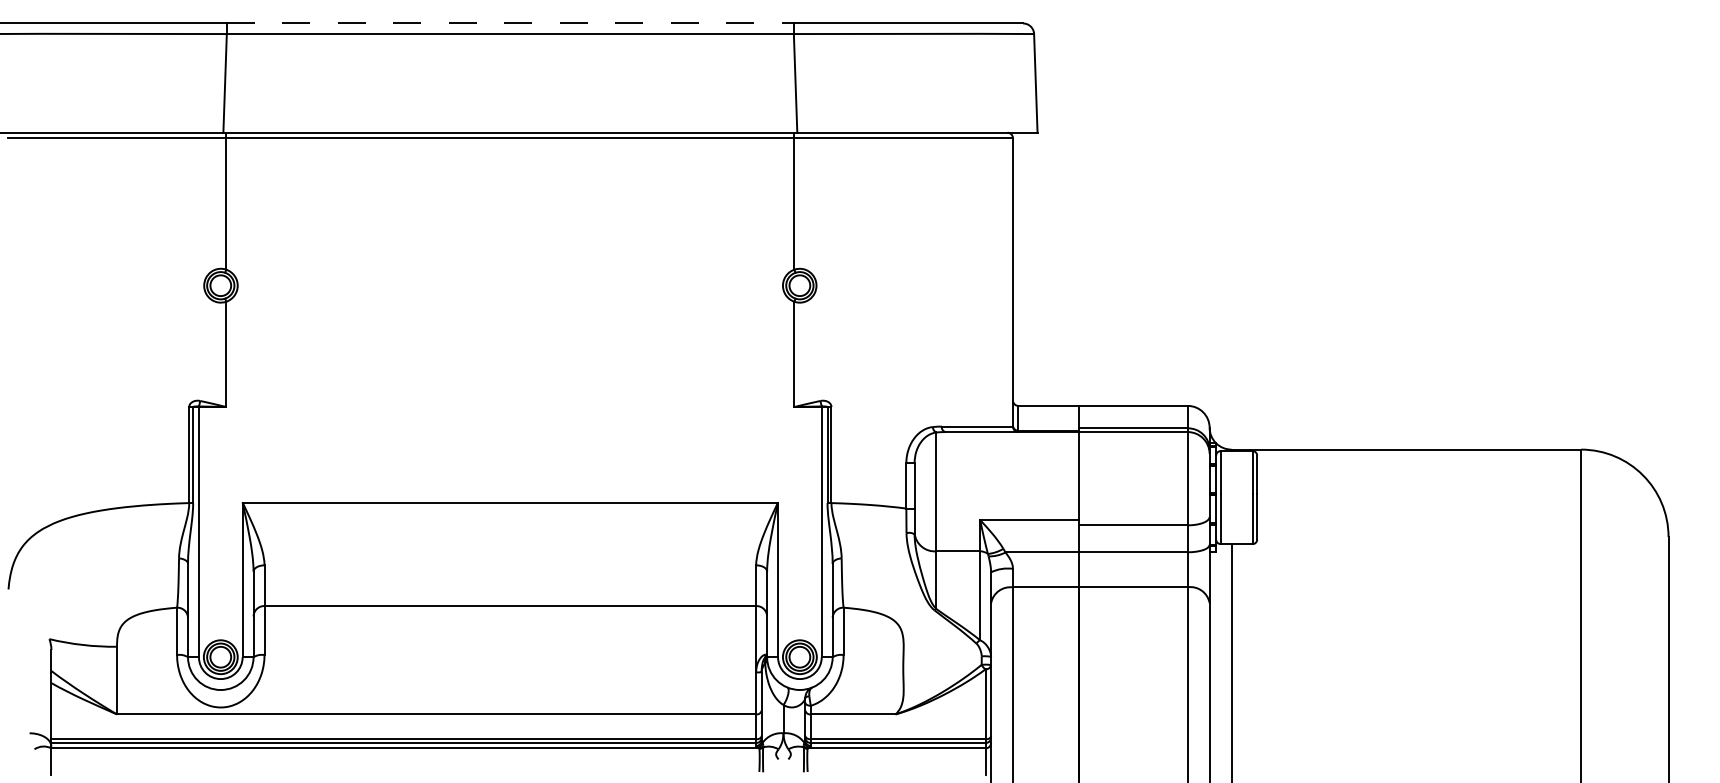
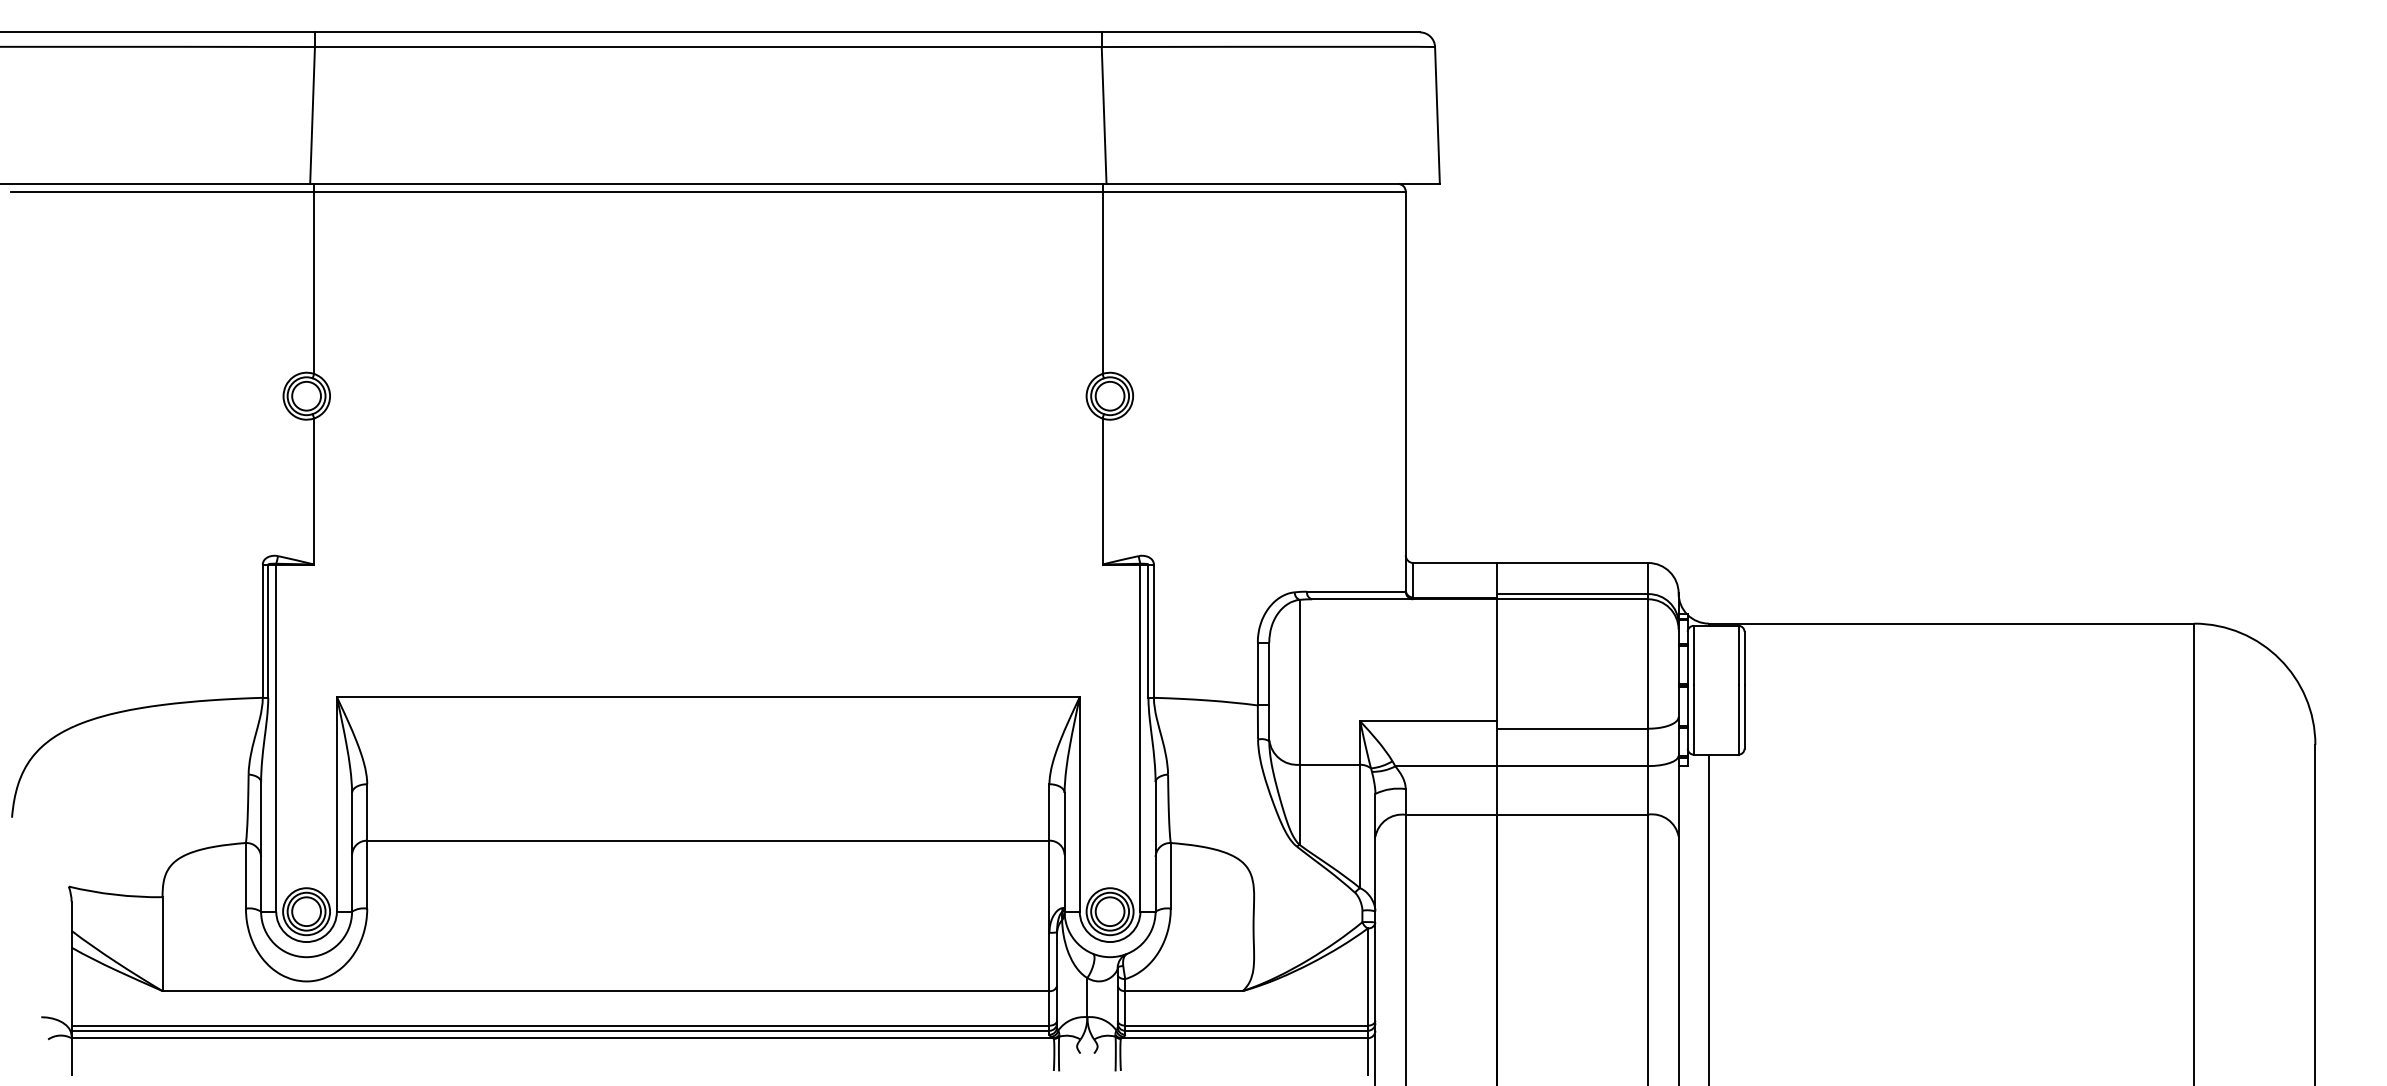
line: (510, 23) -> (708, 32), dashed -> solid

